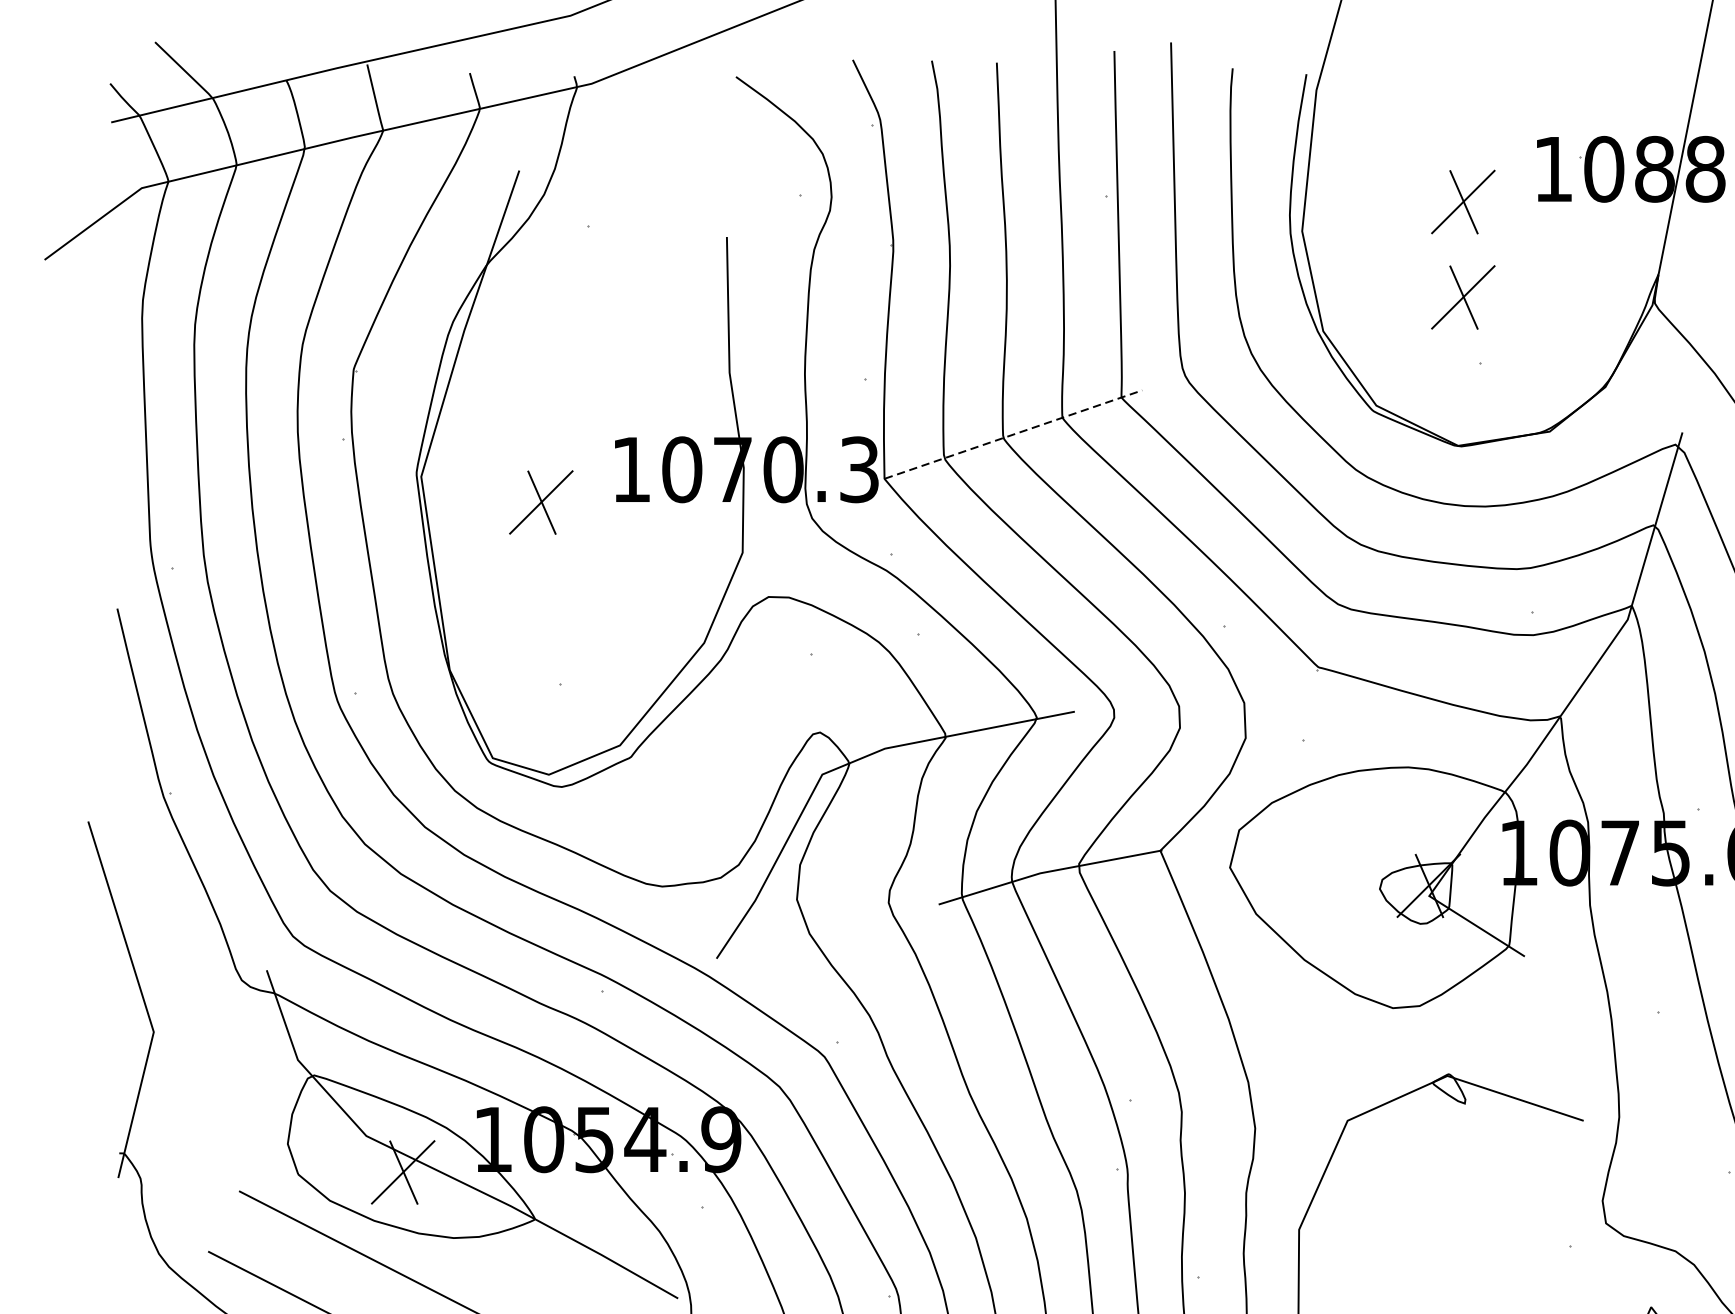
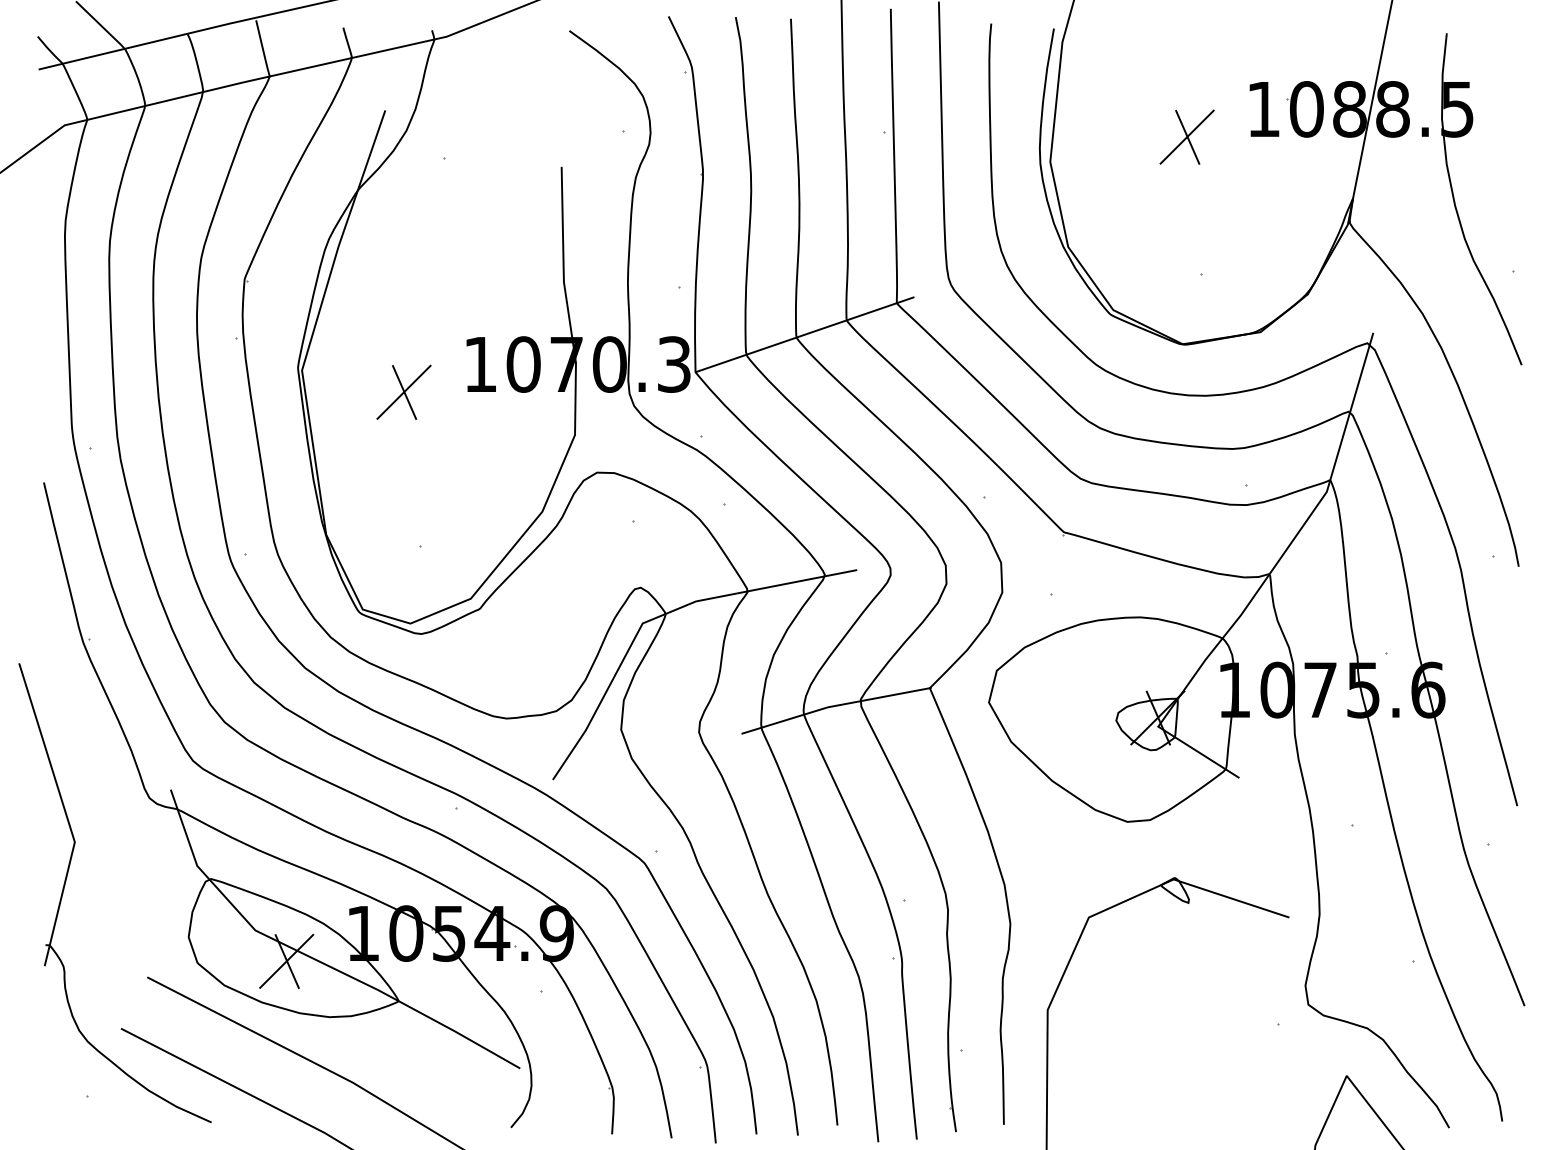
part: (1462, 296) -> (1186, 217), removed
line: (1013, 434) -> (805, 334), dashed -> solid

